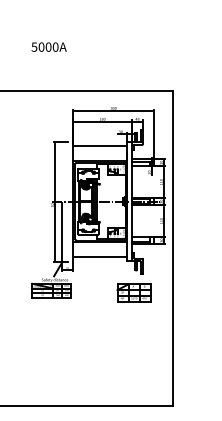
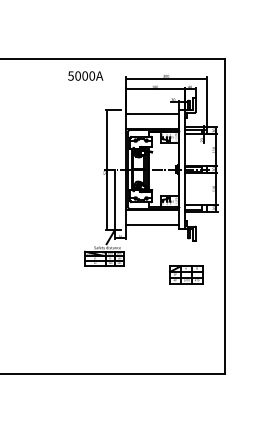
text: (48, 46) -> (85, 75), moved
part: (133, 292) -> (186, 274), moved

